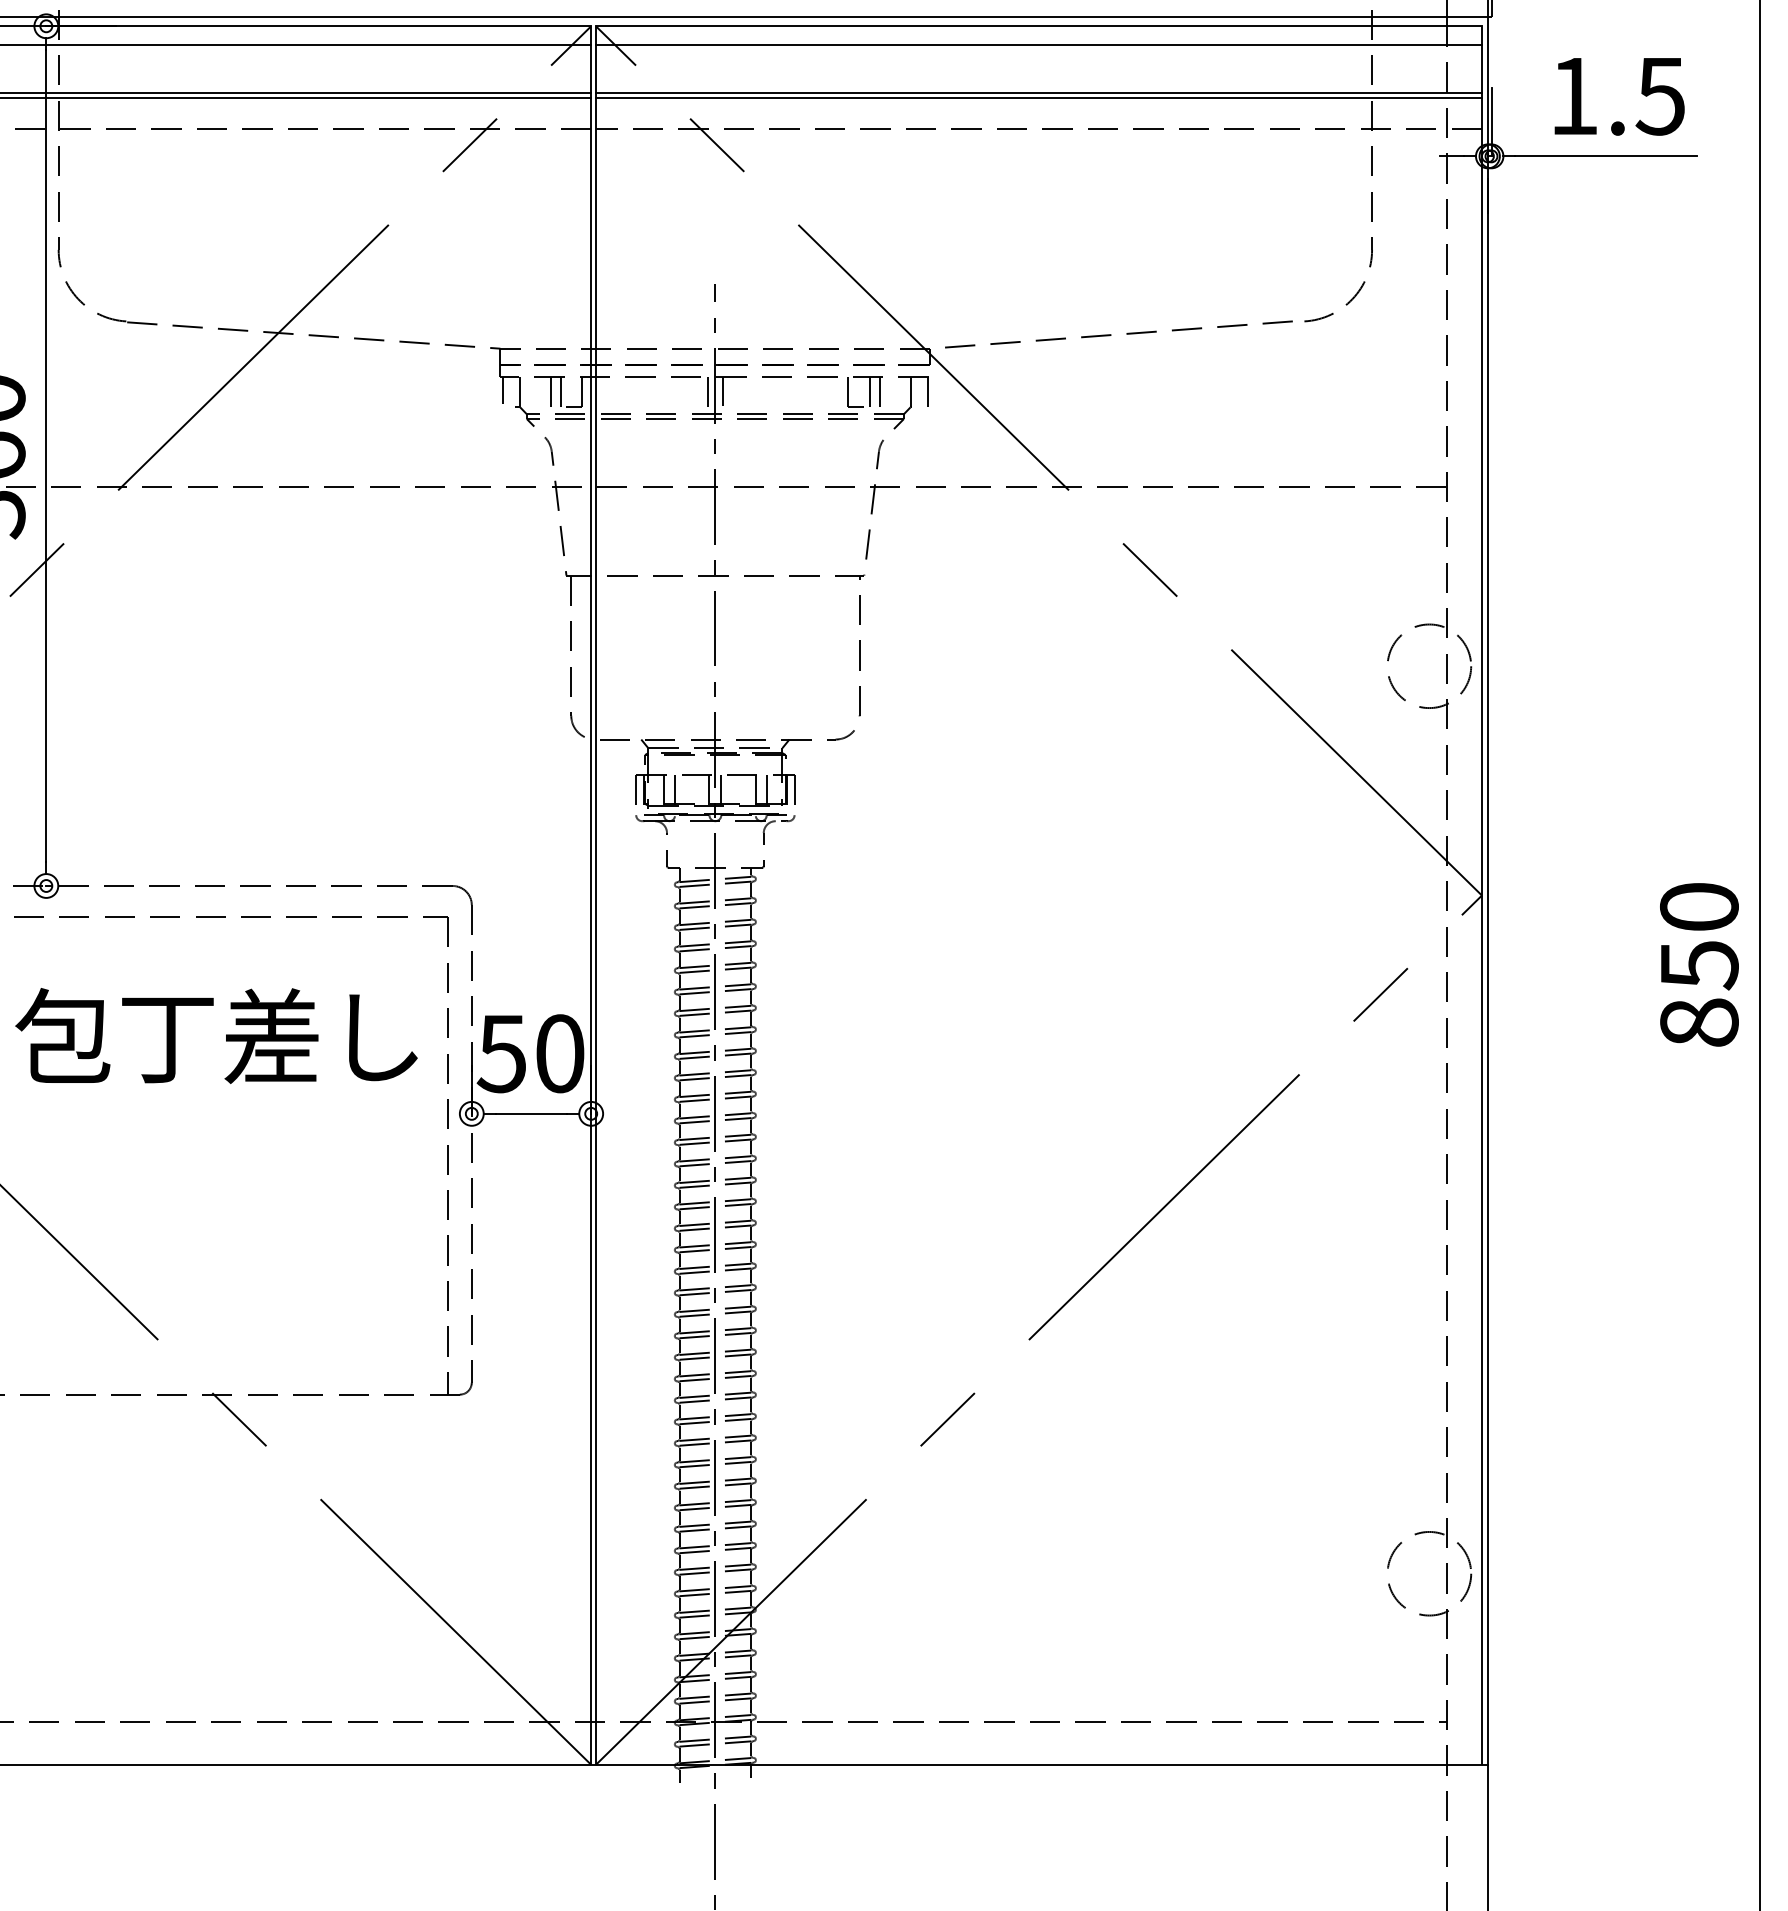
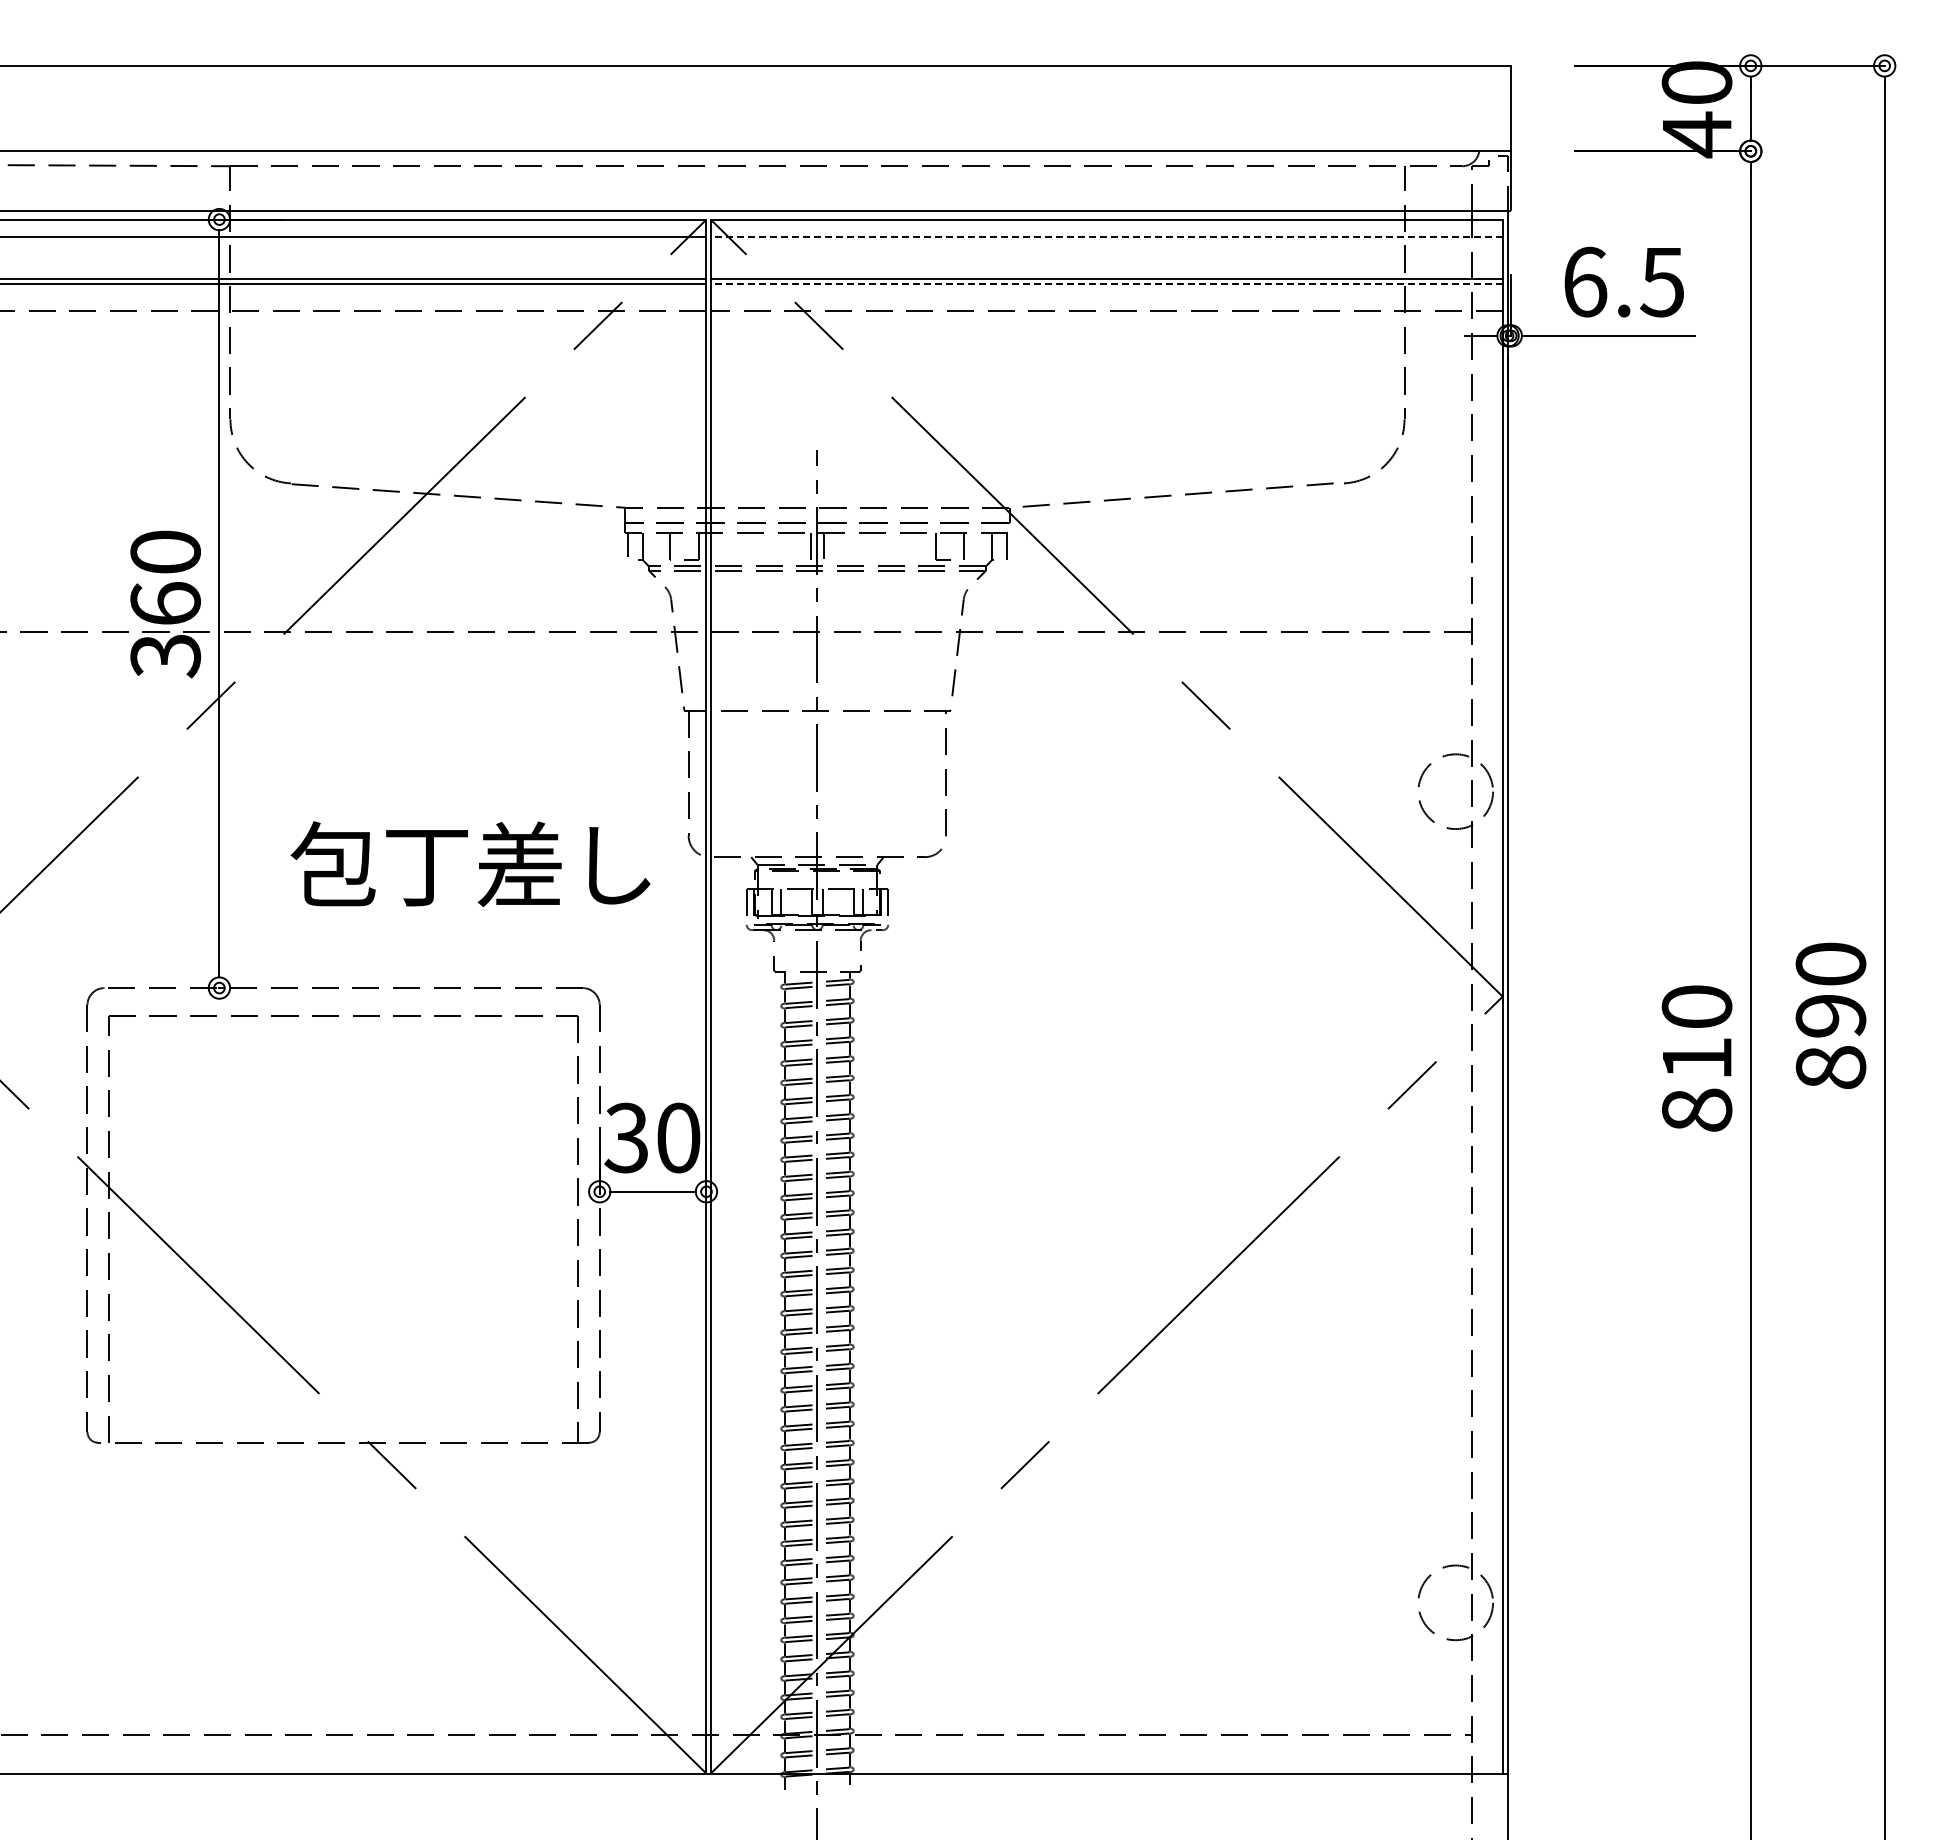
line: (1038, 45) -> (1106, 236), solid -> dashed
text: (1574, 95) -> (1585, 281), 1.5 -> 6.5
line: (1038, 97) -> (1106, 283), solid -> dashed
line: (561, 391) -> (679, 546), removed
line: (869, 391) -> (955, 546), removed
text: (1699, 965) -> (1697, 1059), 850 -> 810
text: (216, 1036) -> (470, 864), moved
text: (501, 1053) -> (626, 1137), 50 -> 30

